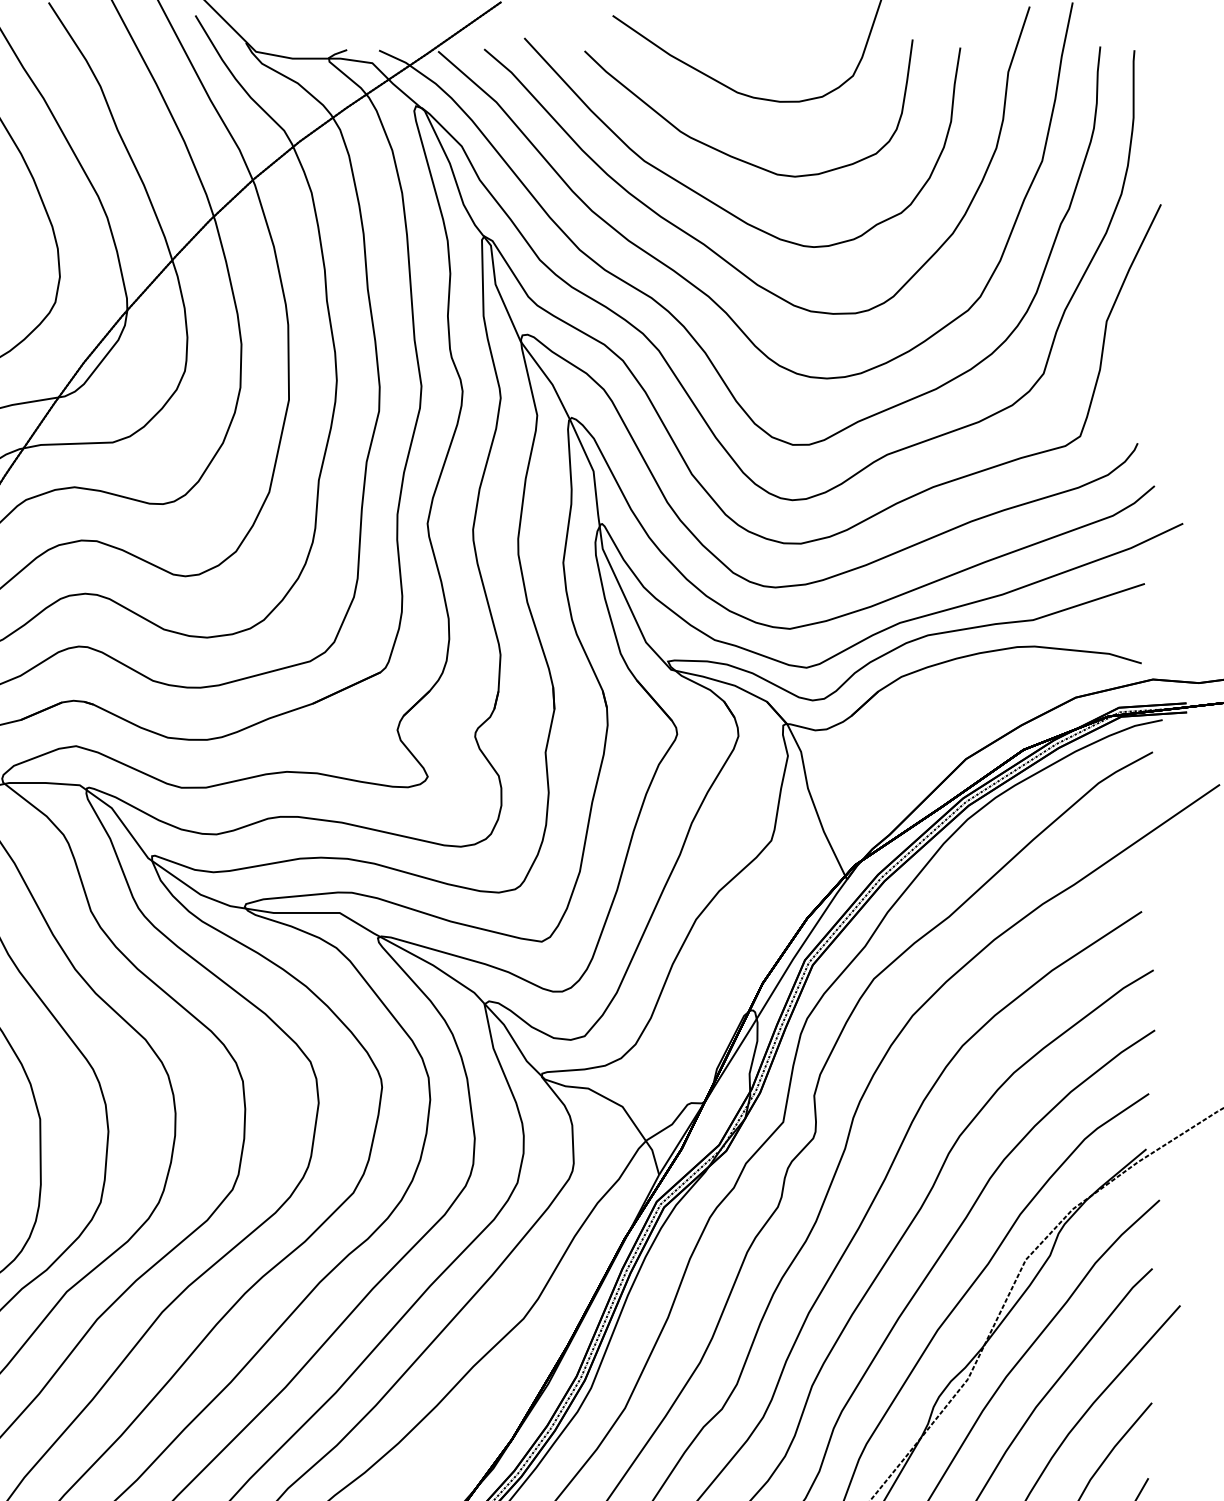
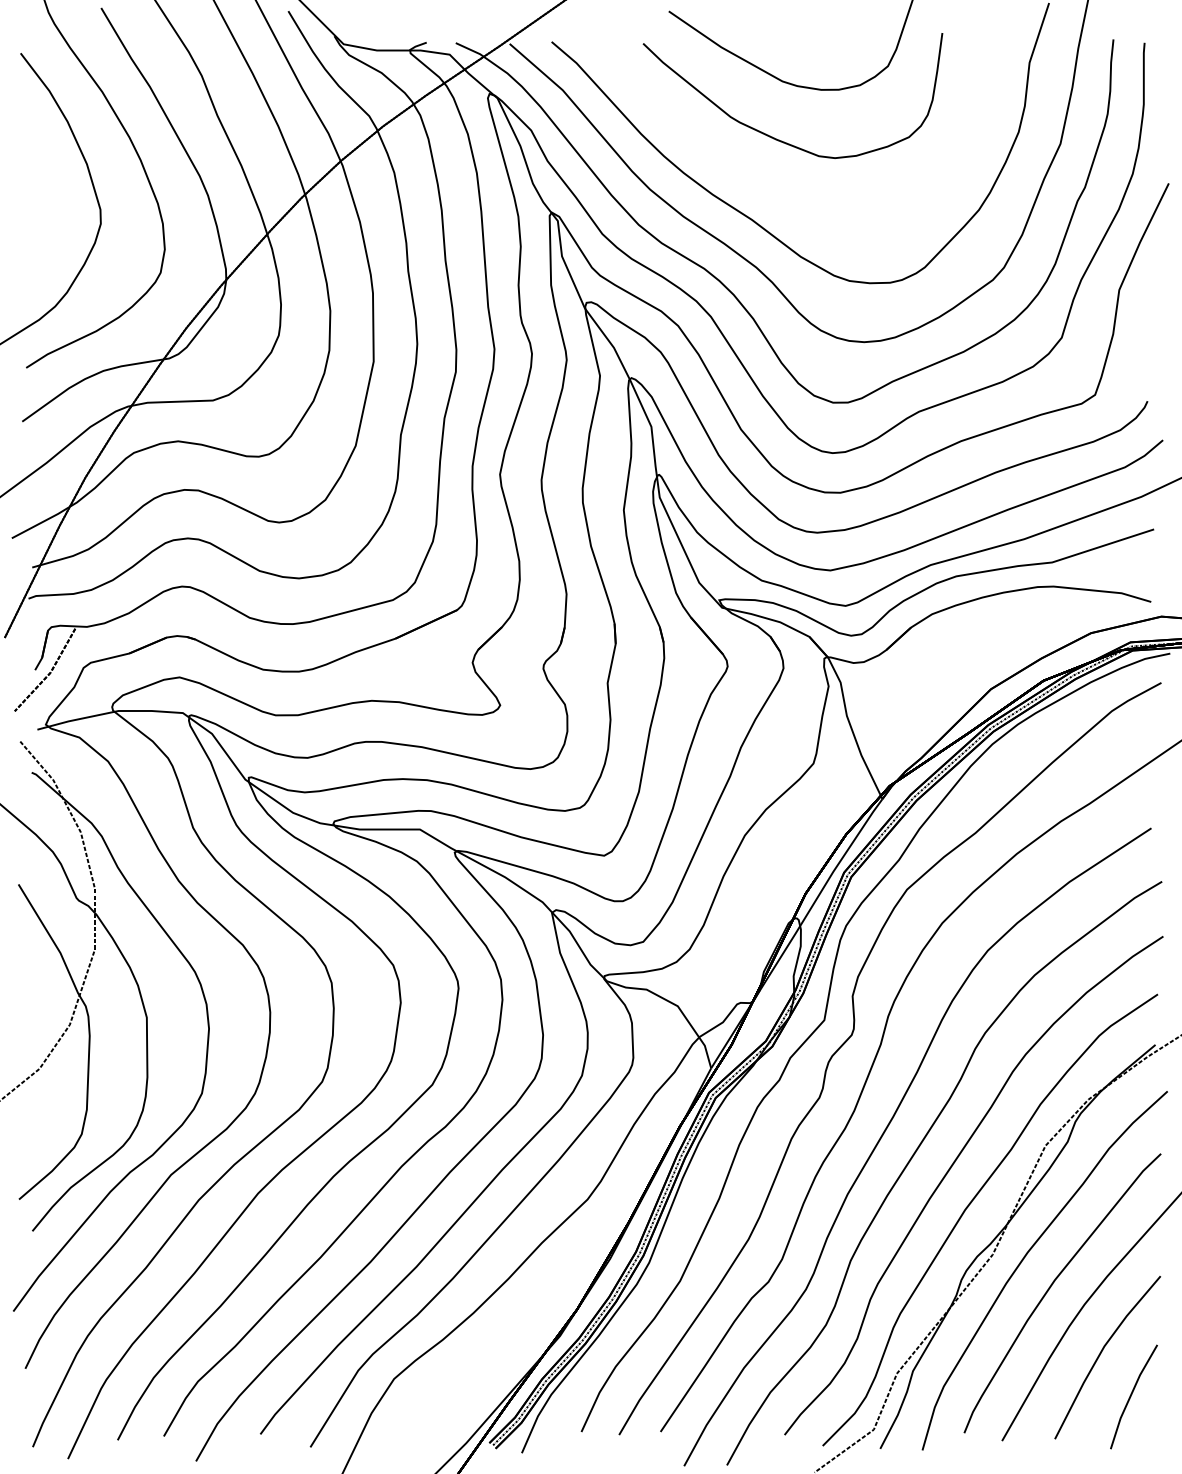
curve: (711, 200) -> (758, 179), removed

